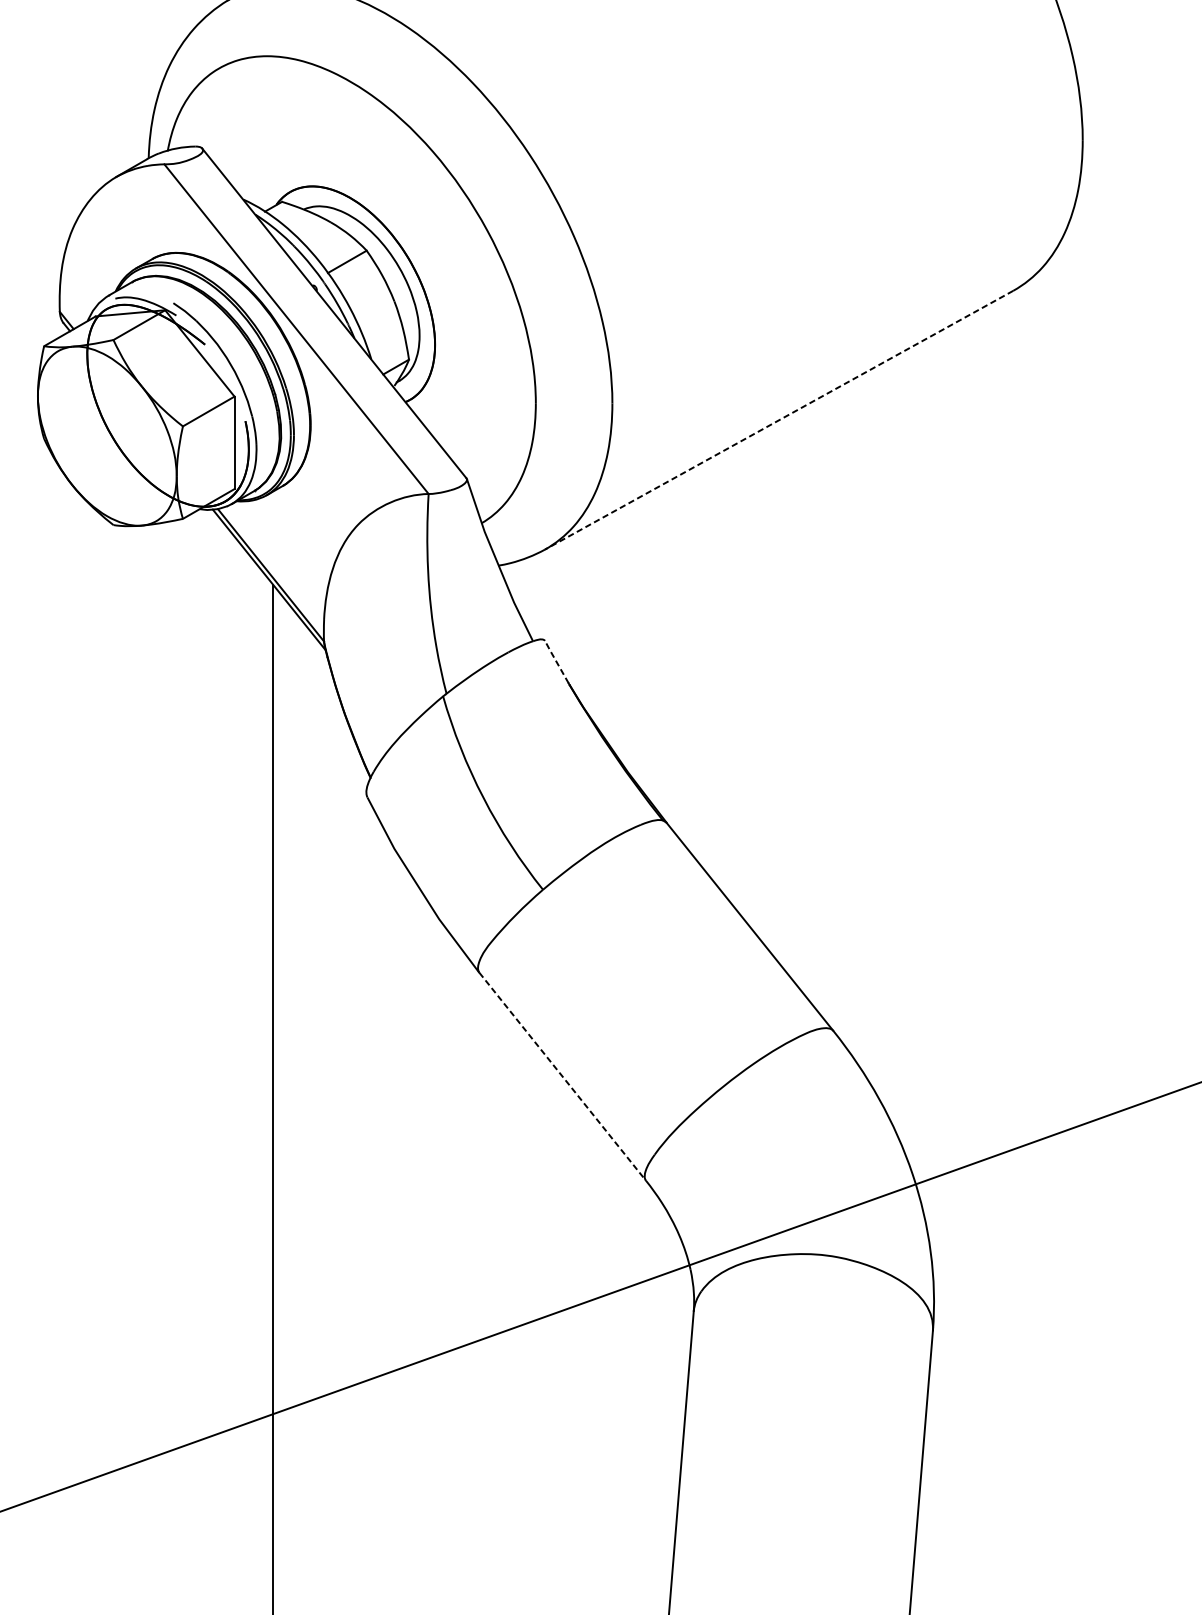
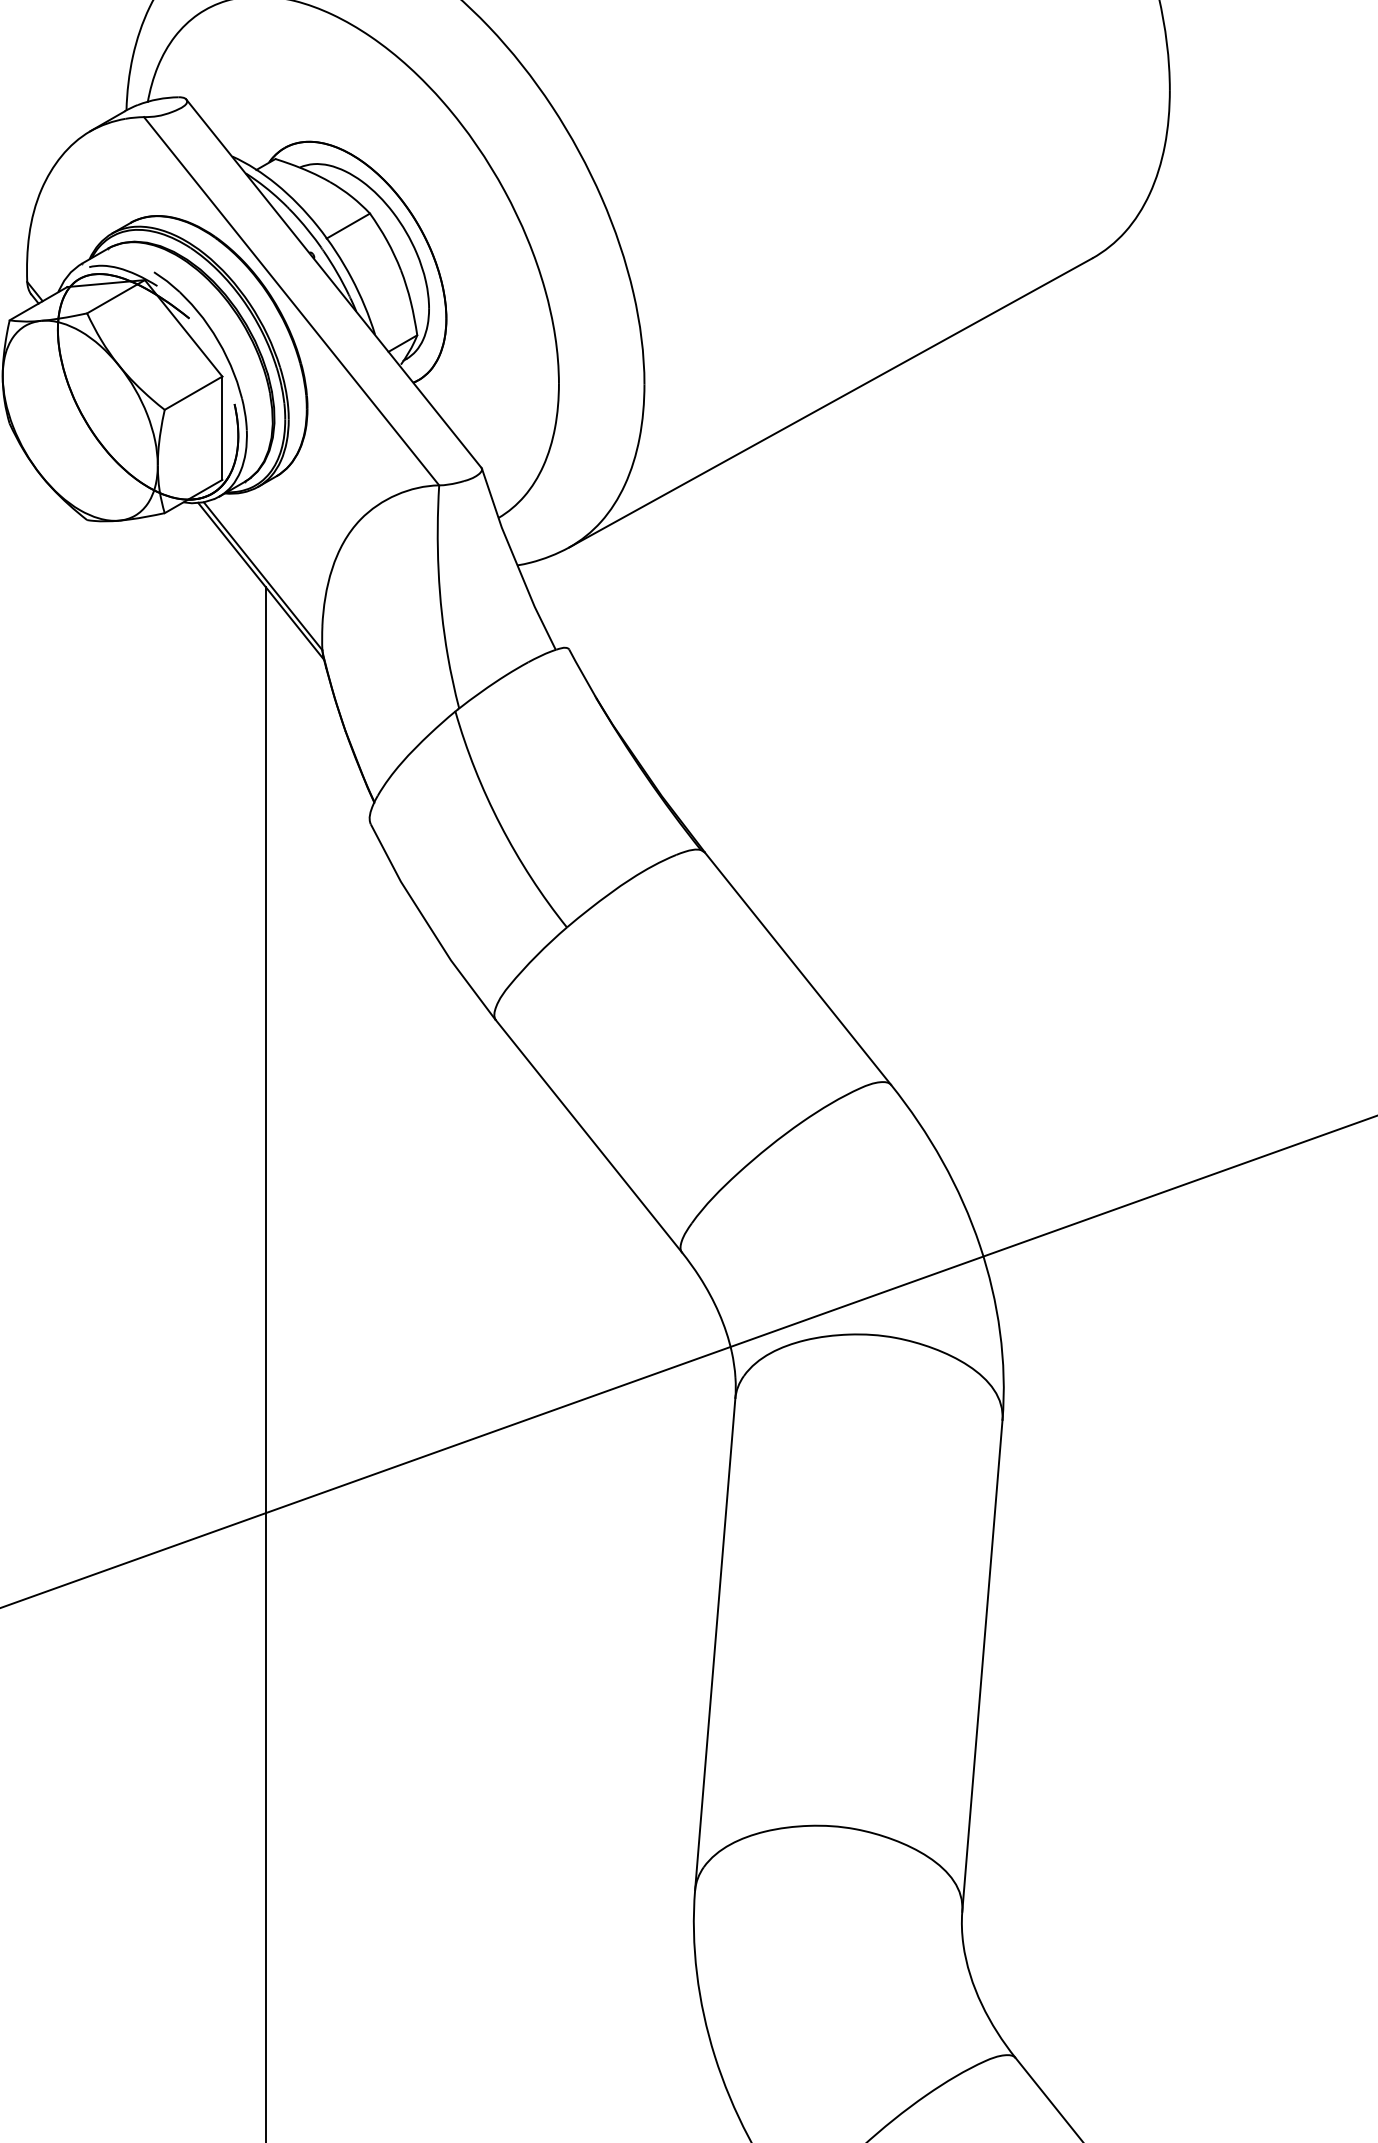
line: (778, 419) -> (830, 402), dashed -> solid
line: (556, 661) -> (581, 672), dashed -> solid
line: (562, 1076) -> (588, 1136), dashed -> solid

